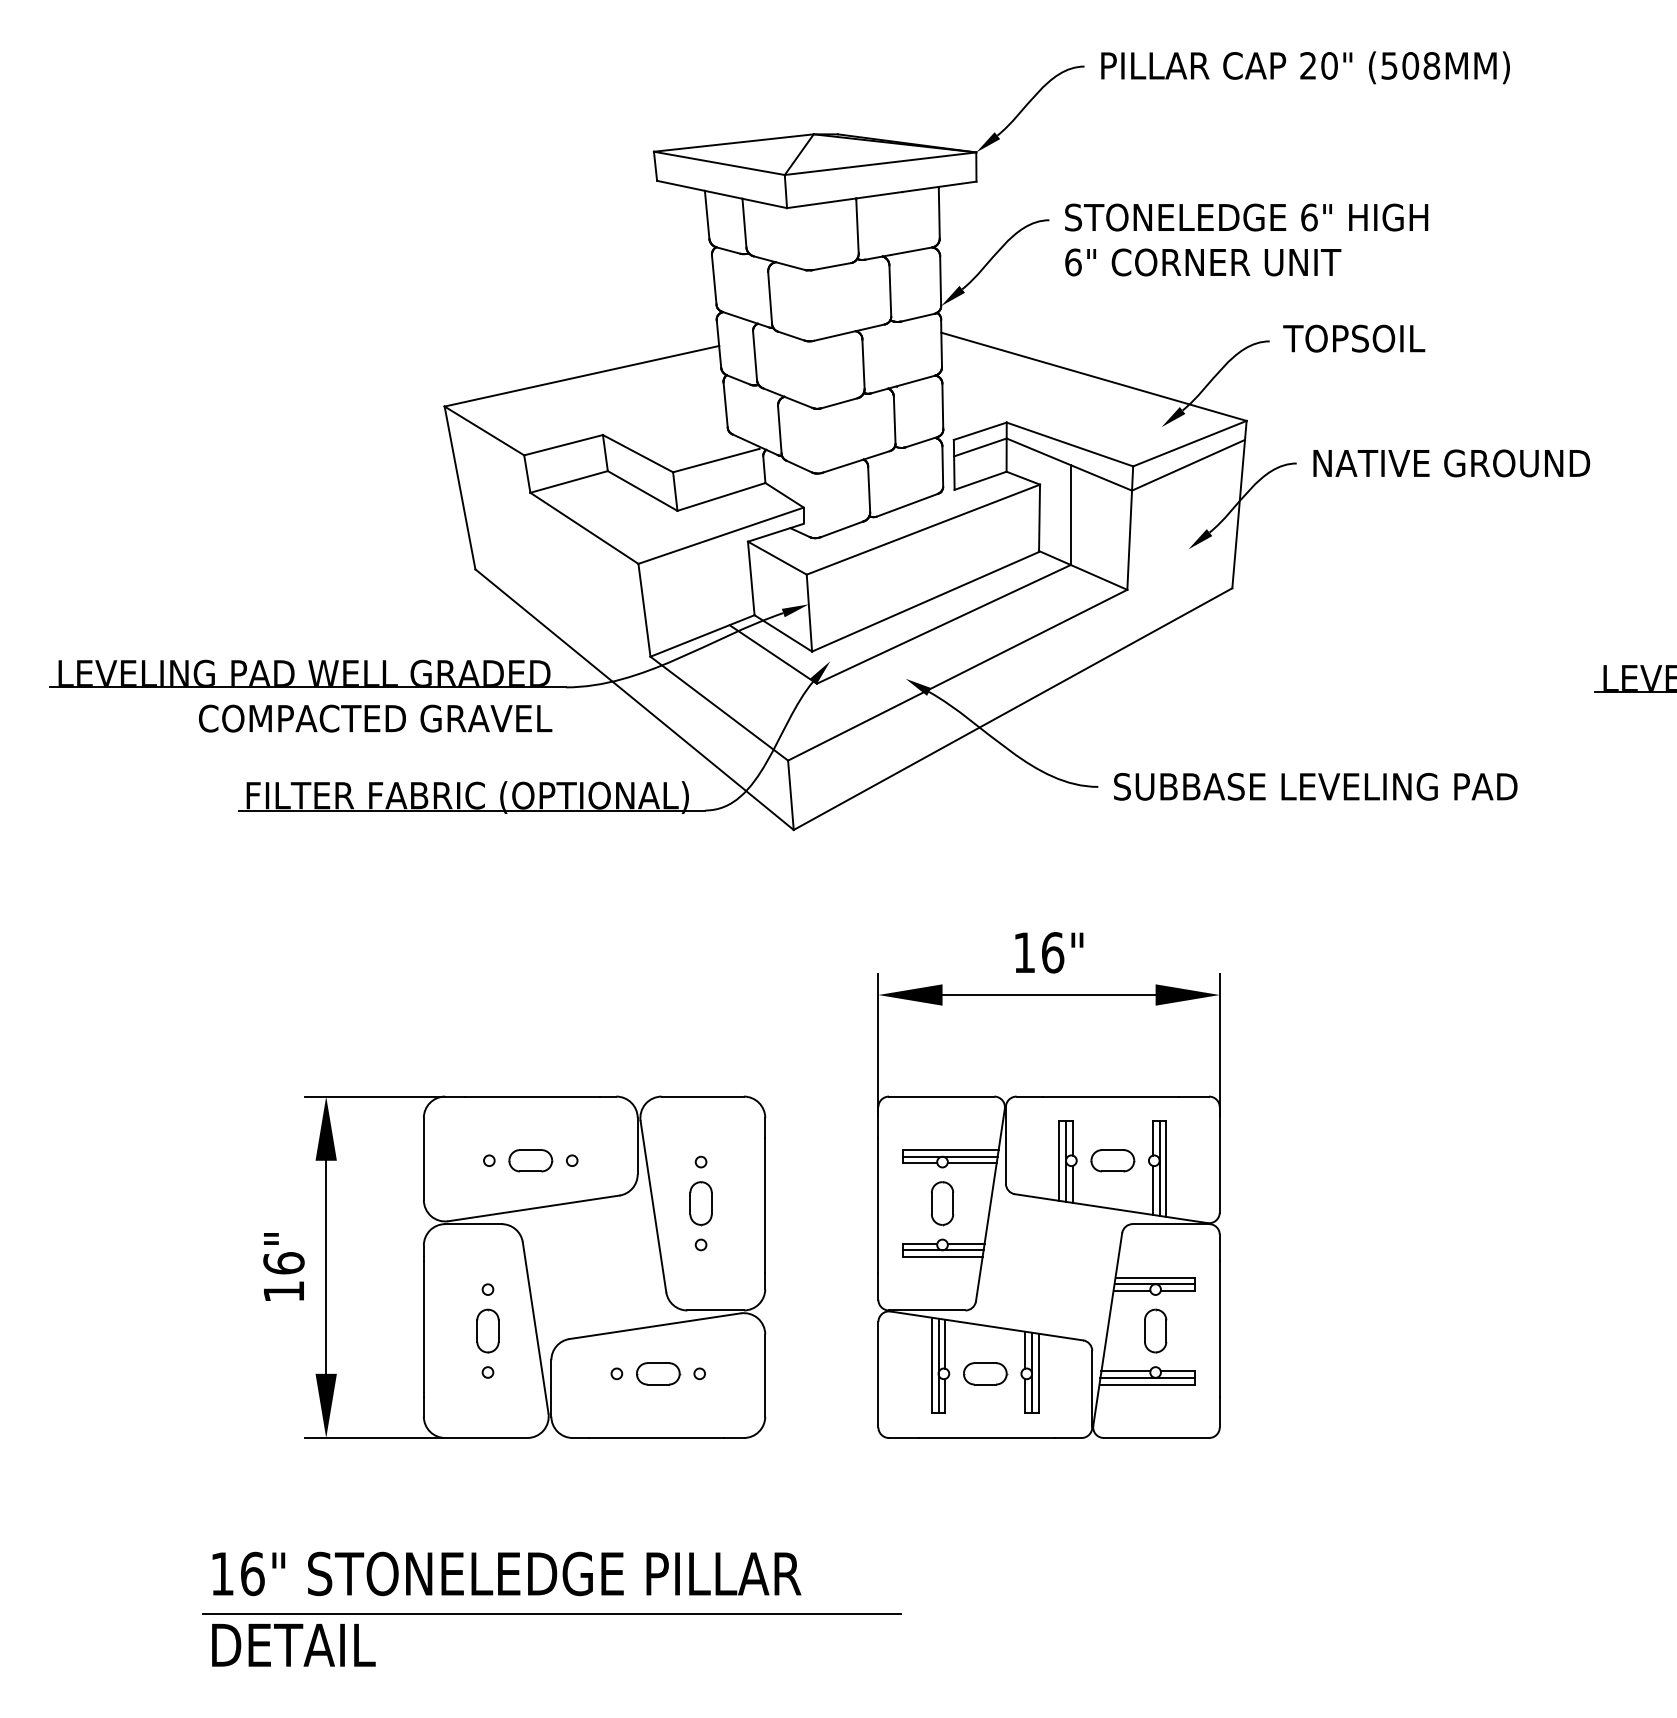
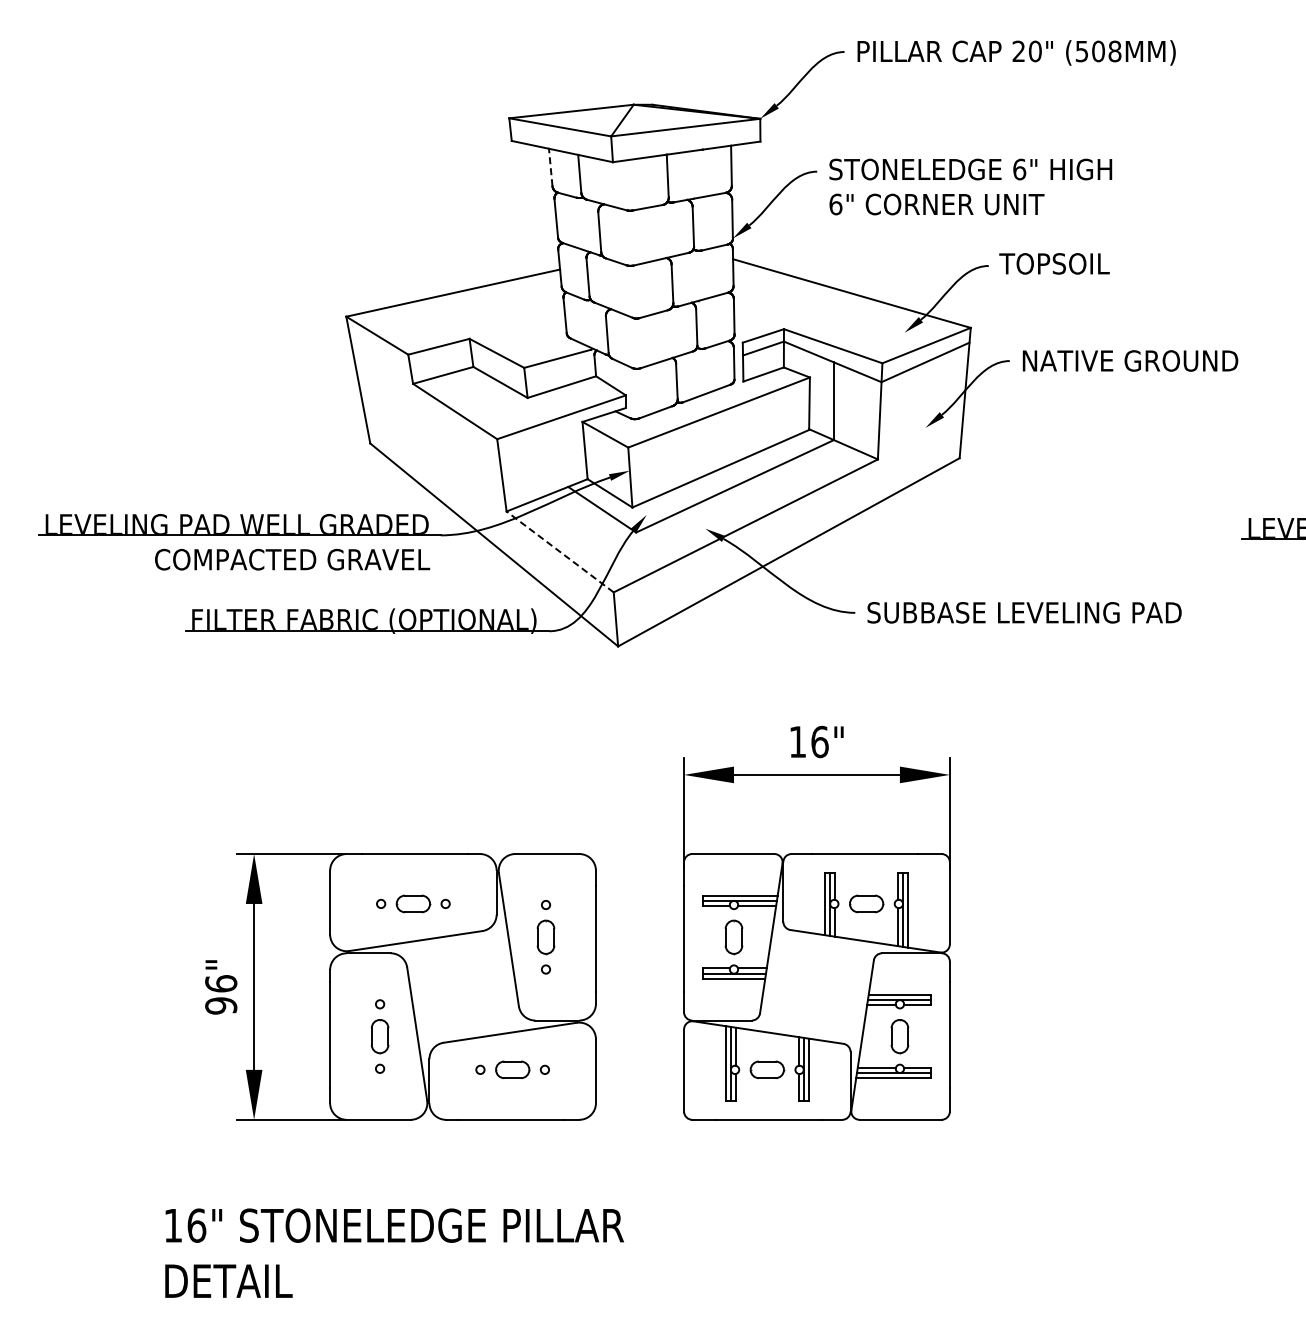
line: (706, 214) -> (550, 167), solid -> dashed
line: (718, 708) -> (559, 551), solid -> dashed
text: (284, 1291) -> (221, 1005), 16" -> 96"
line: (551, 1613) -> (429, 1256), removed

